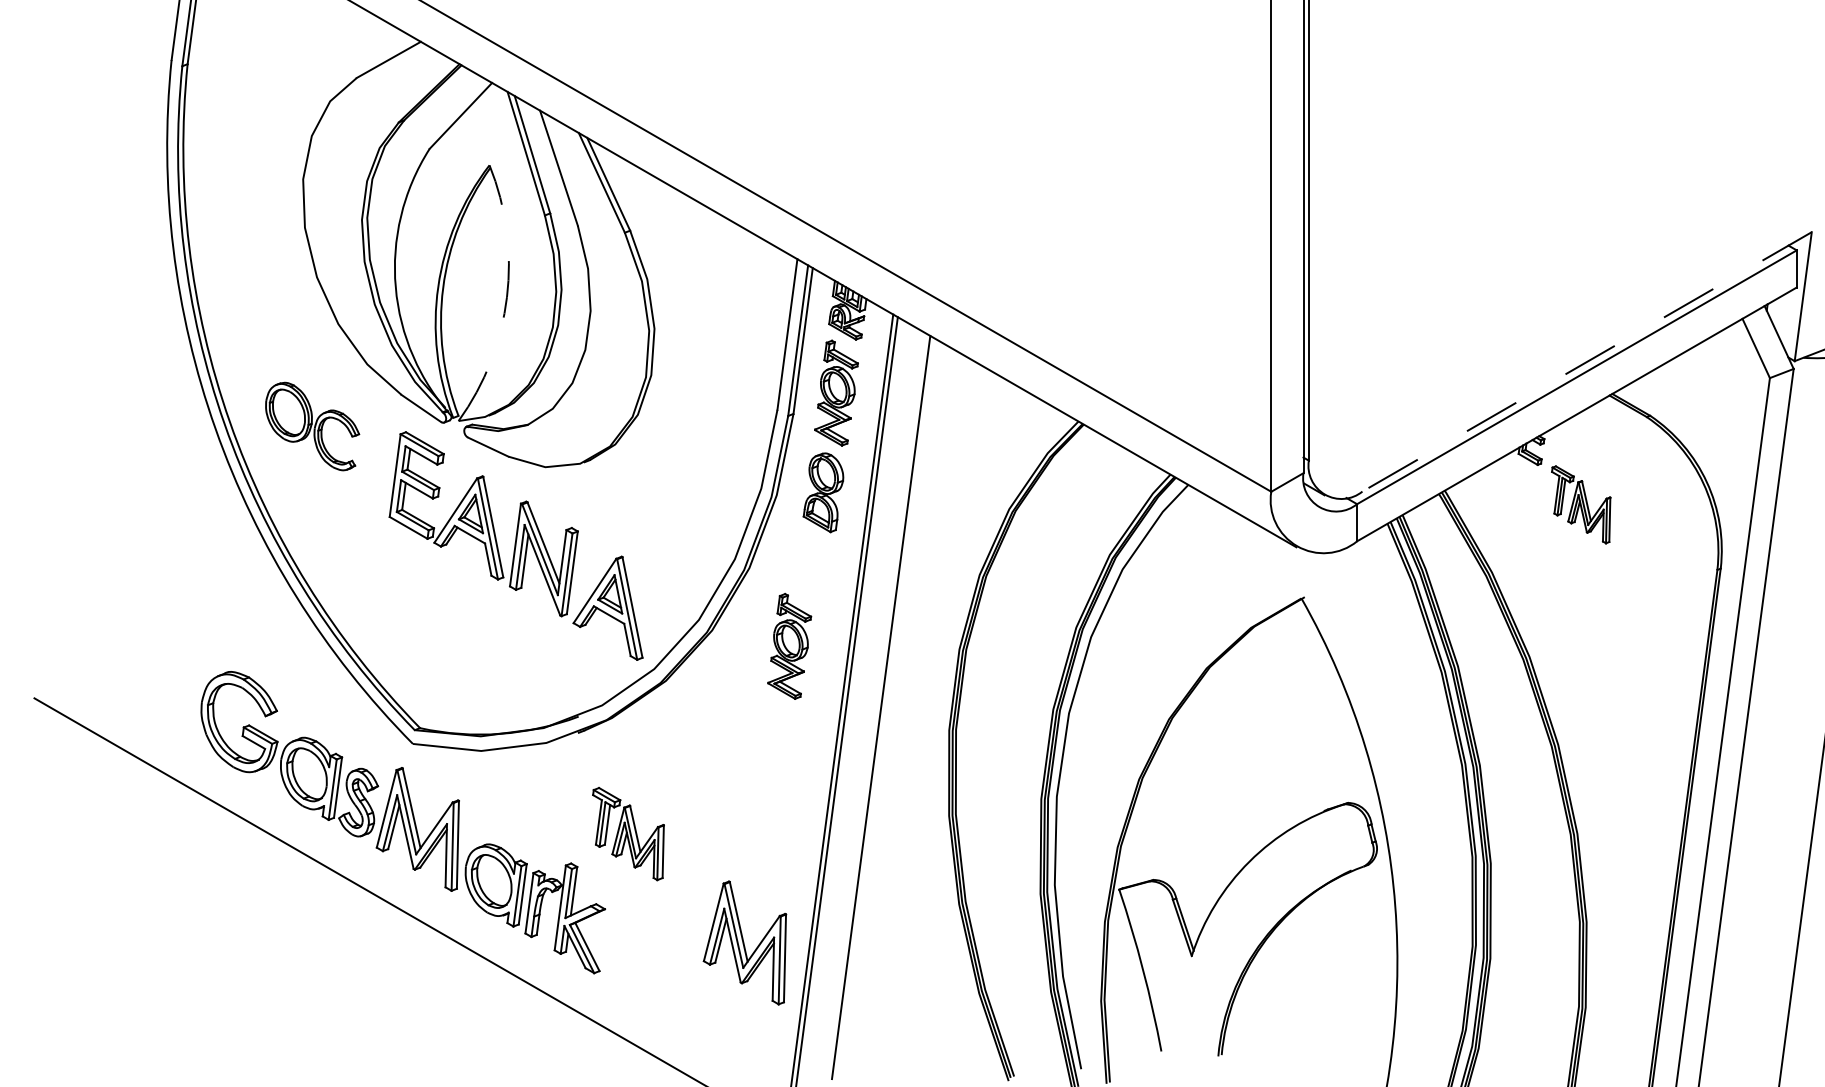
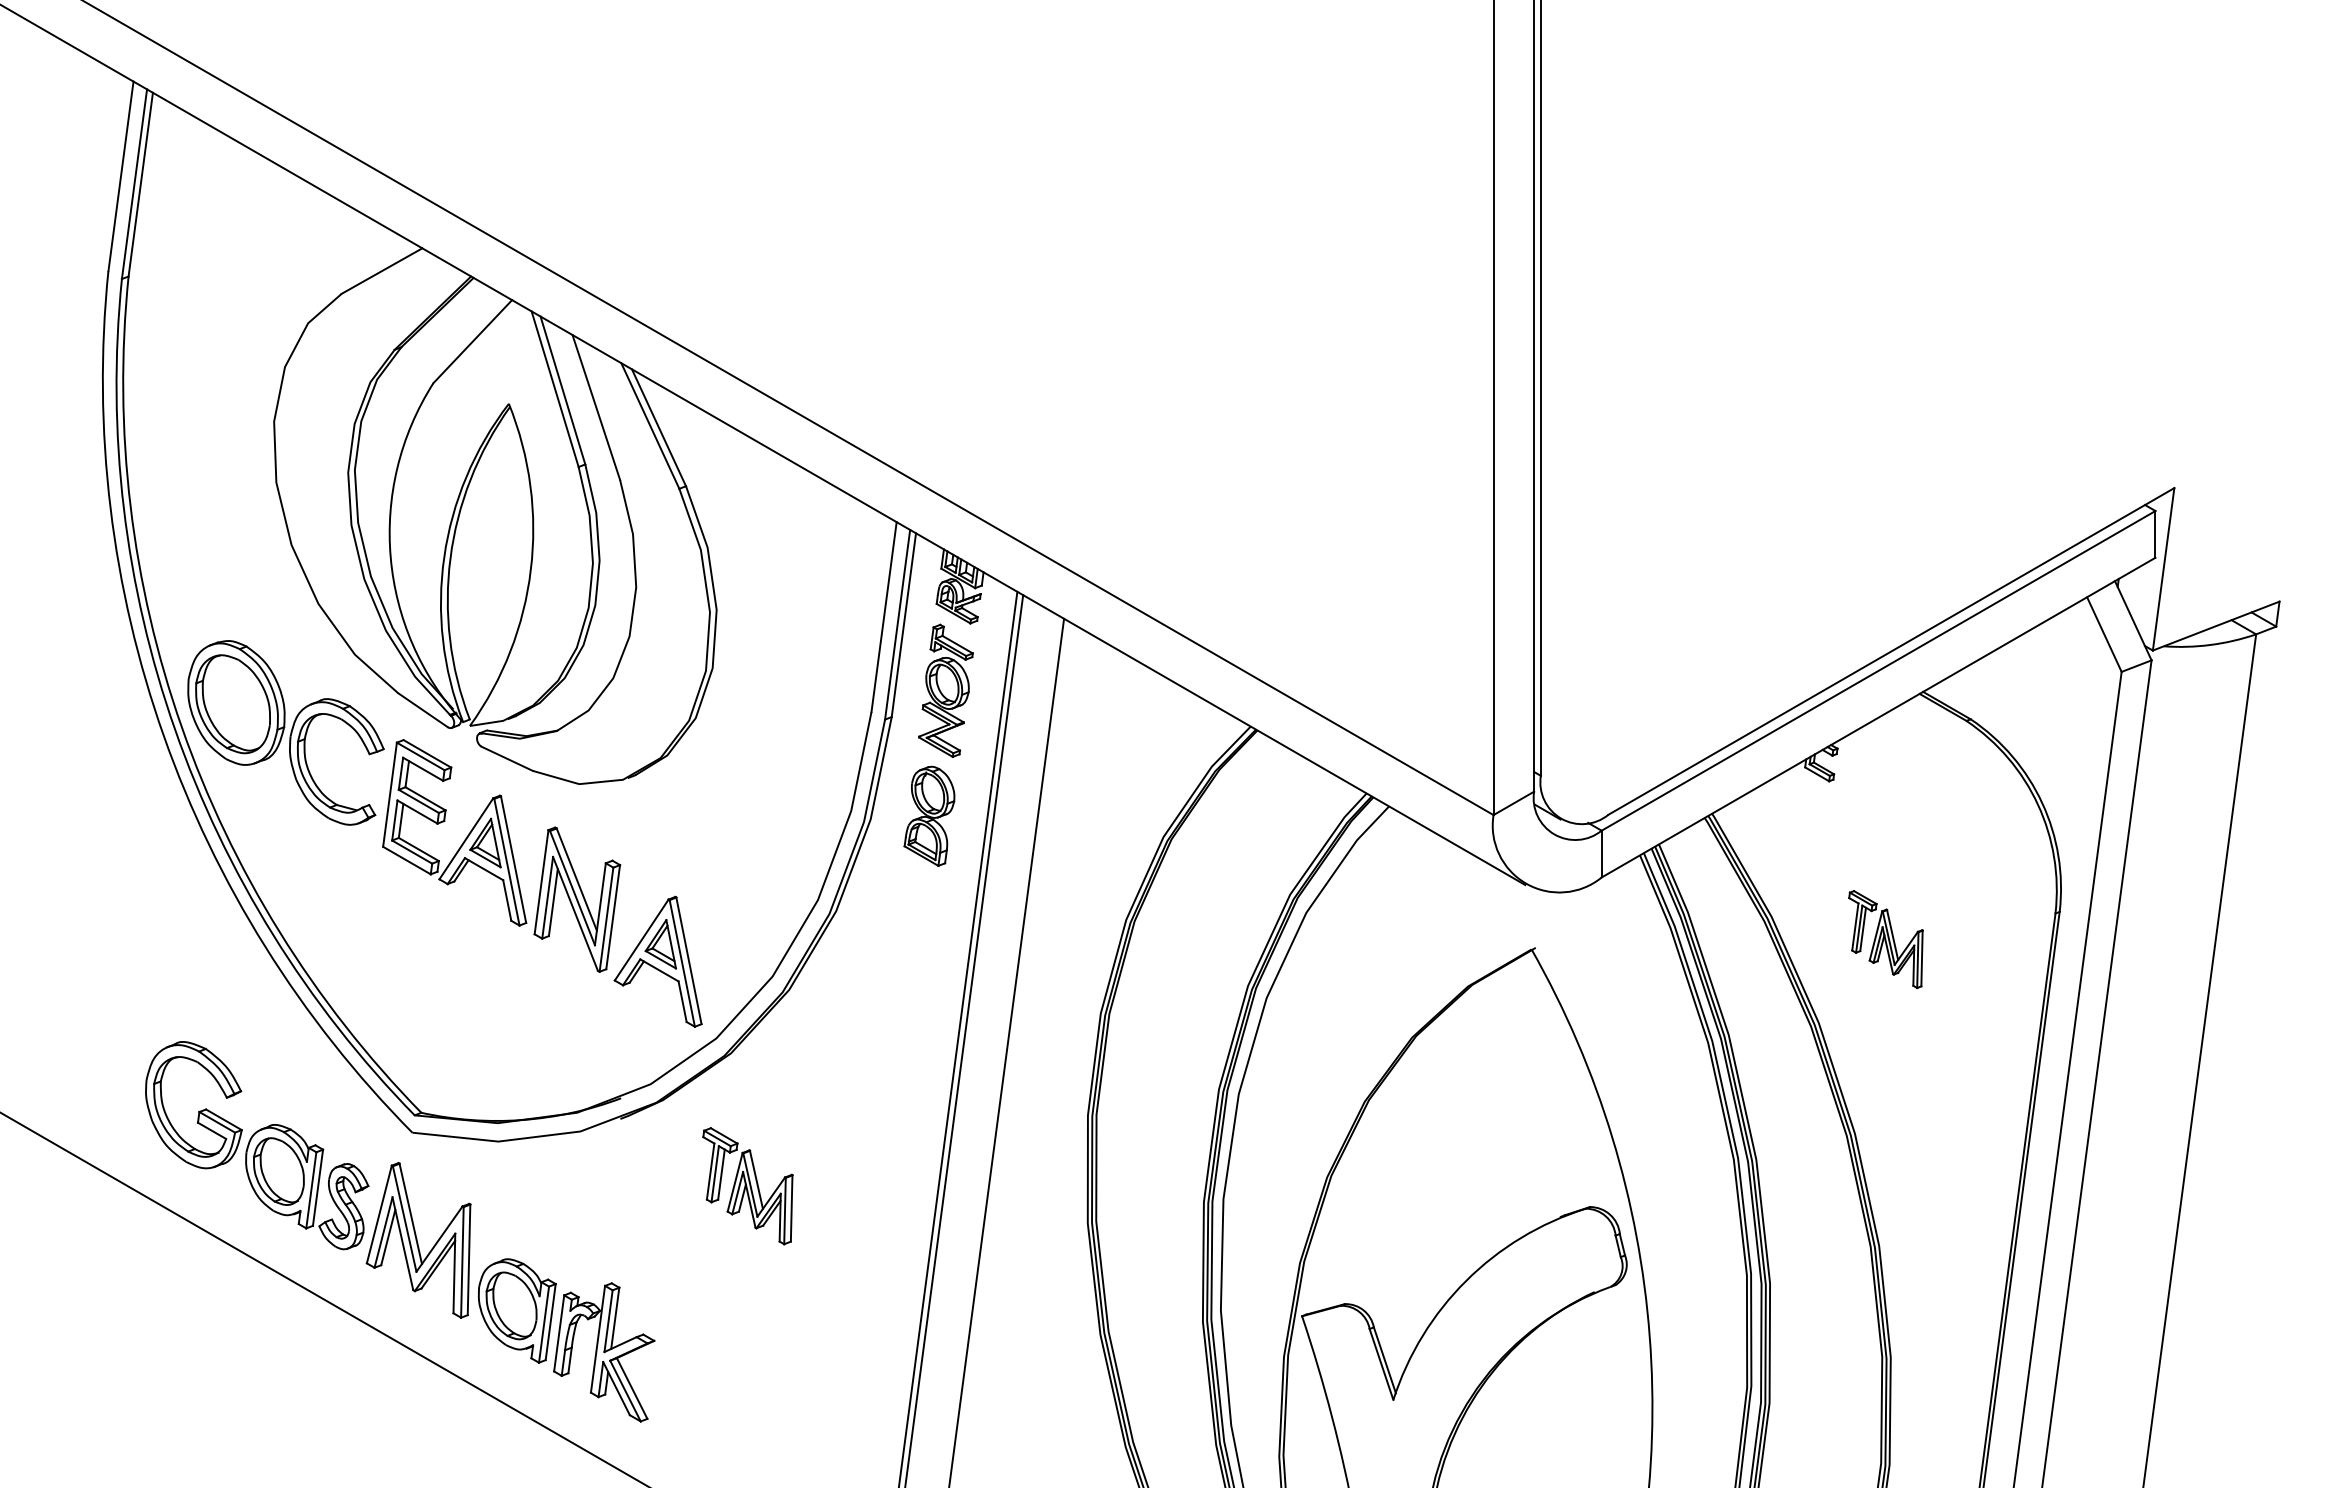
arc: (506, 296) -> (530, 569), dashed -> solid
line: (1587, 361) -> (1891, 651), dashed -> solid
part: (312, 426) -> (285, 732), size x1.67
part: (1580, 504) -> (1885, 939), moved
part: (789, 646) -> (886, 1009), removed
part: (628, 834) -> (747, 1186), moved
part: (744, 943) -> (830, 1383), removed

